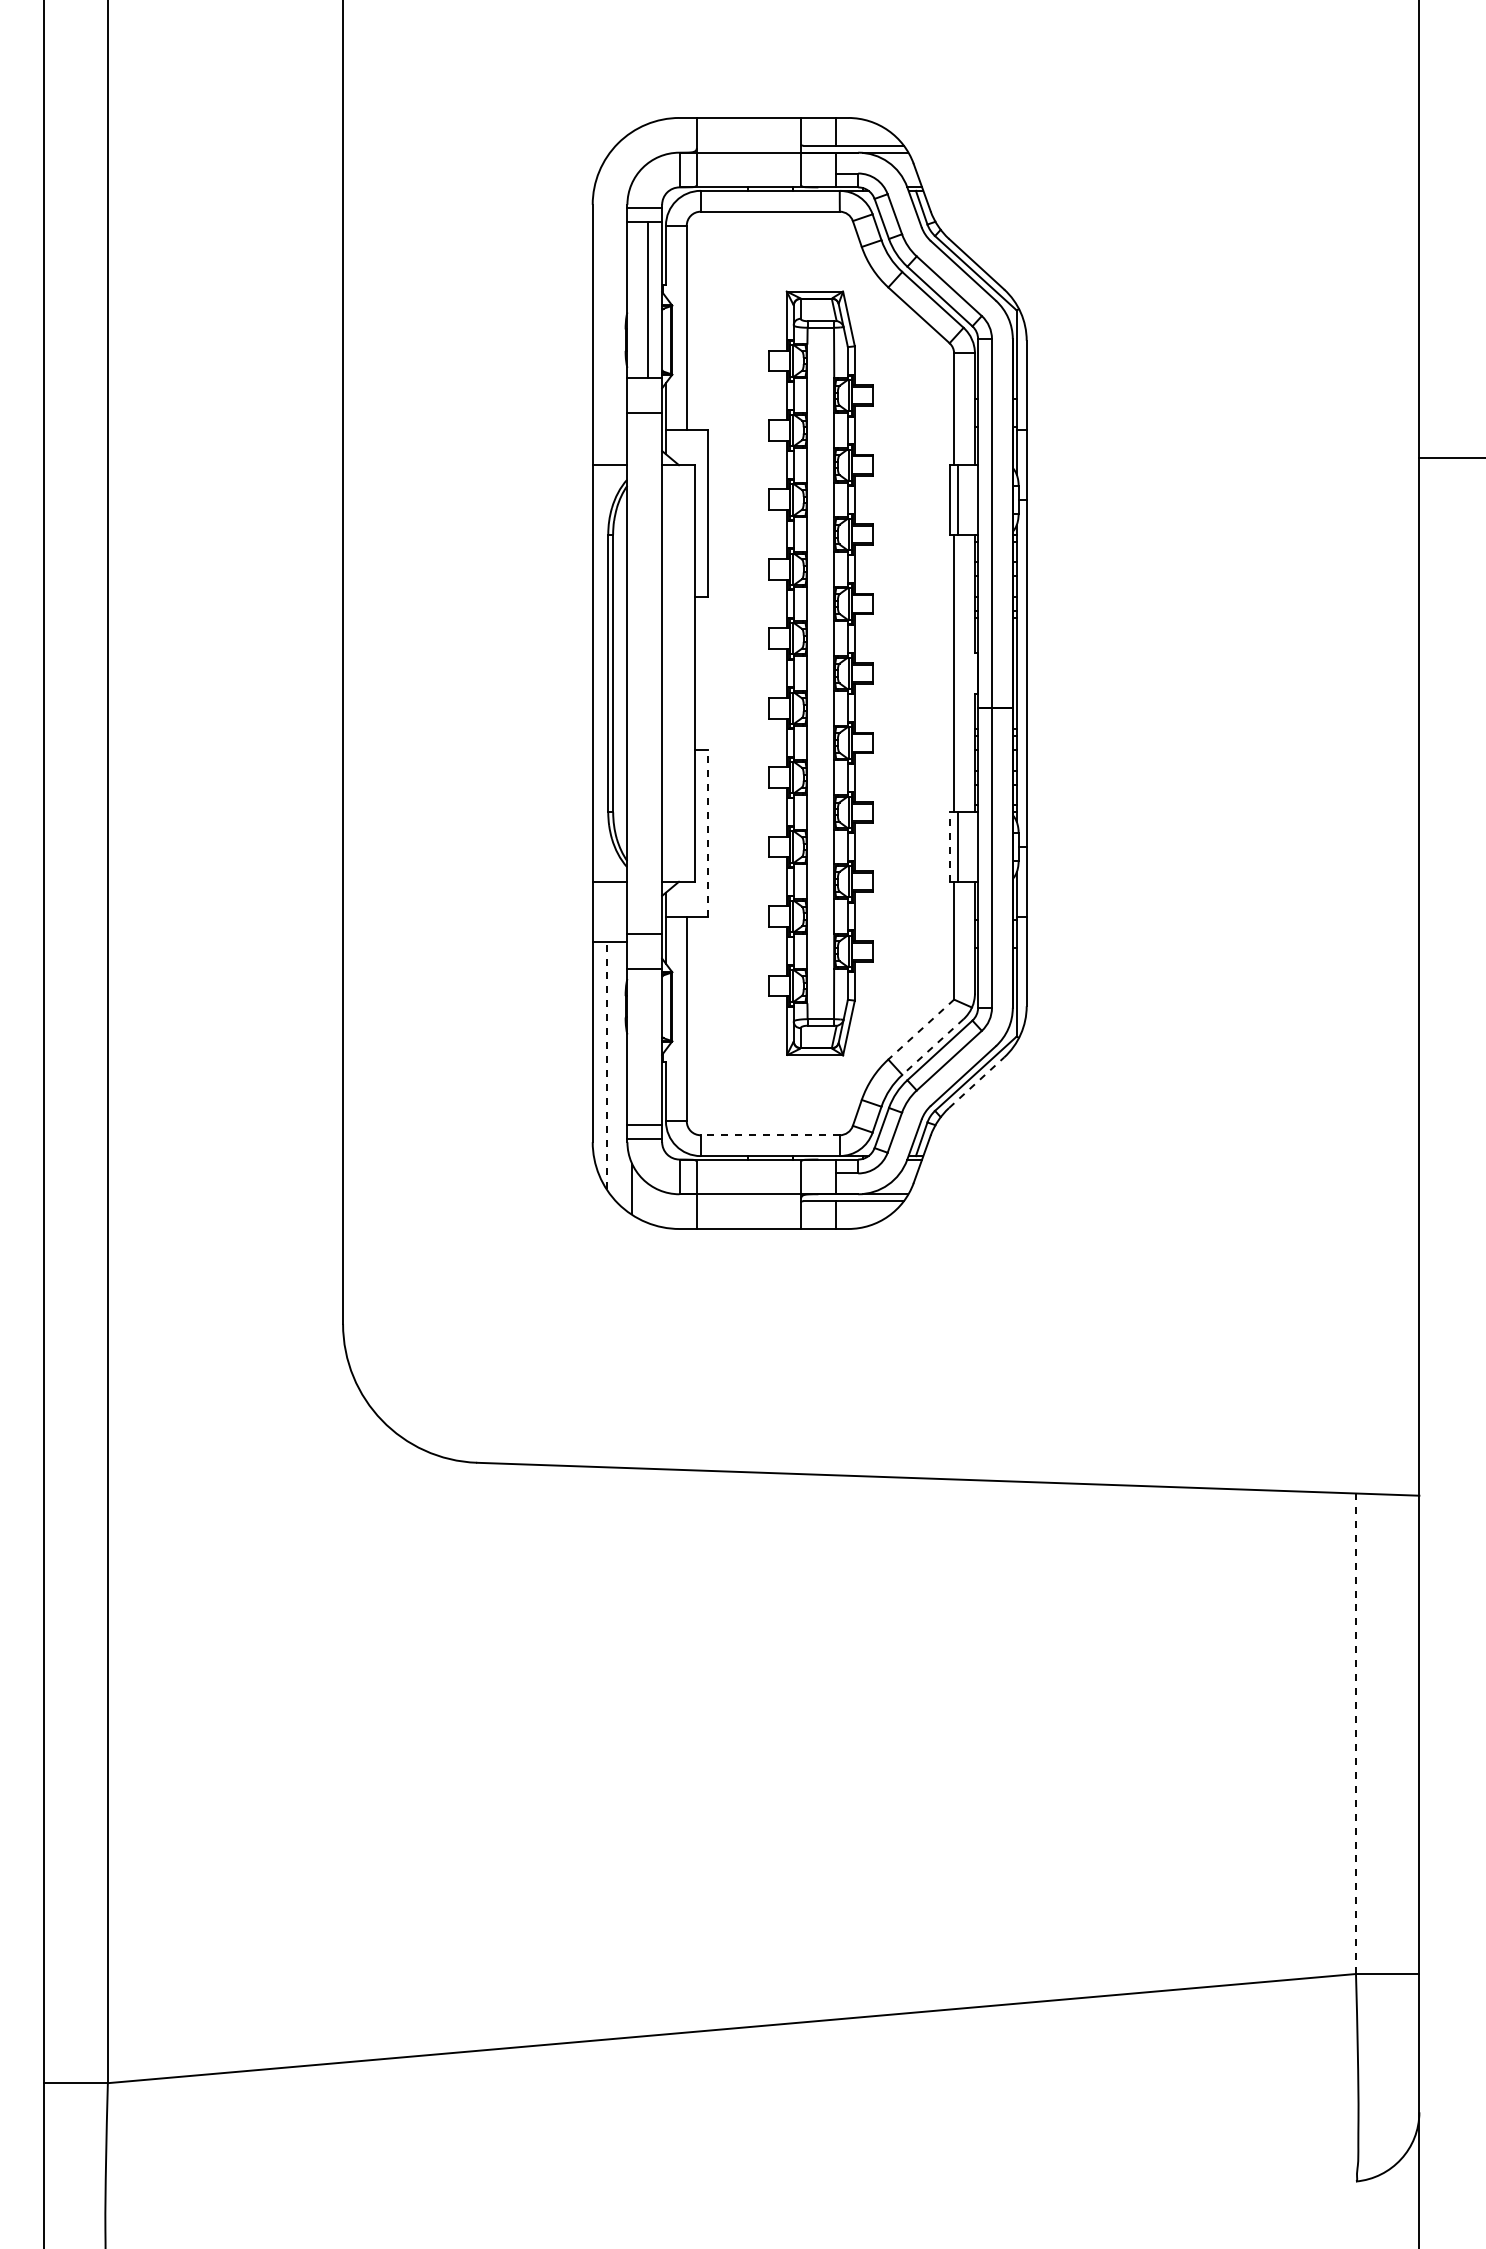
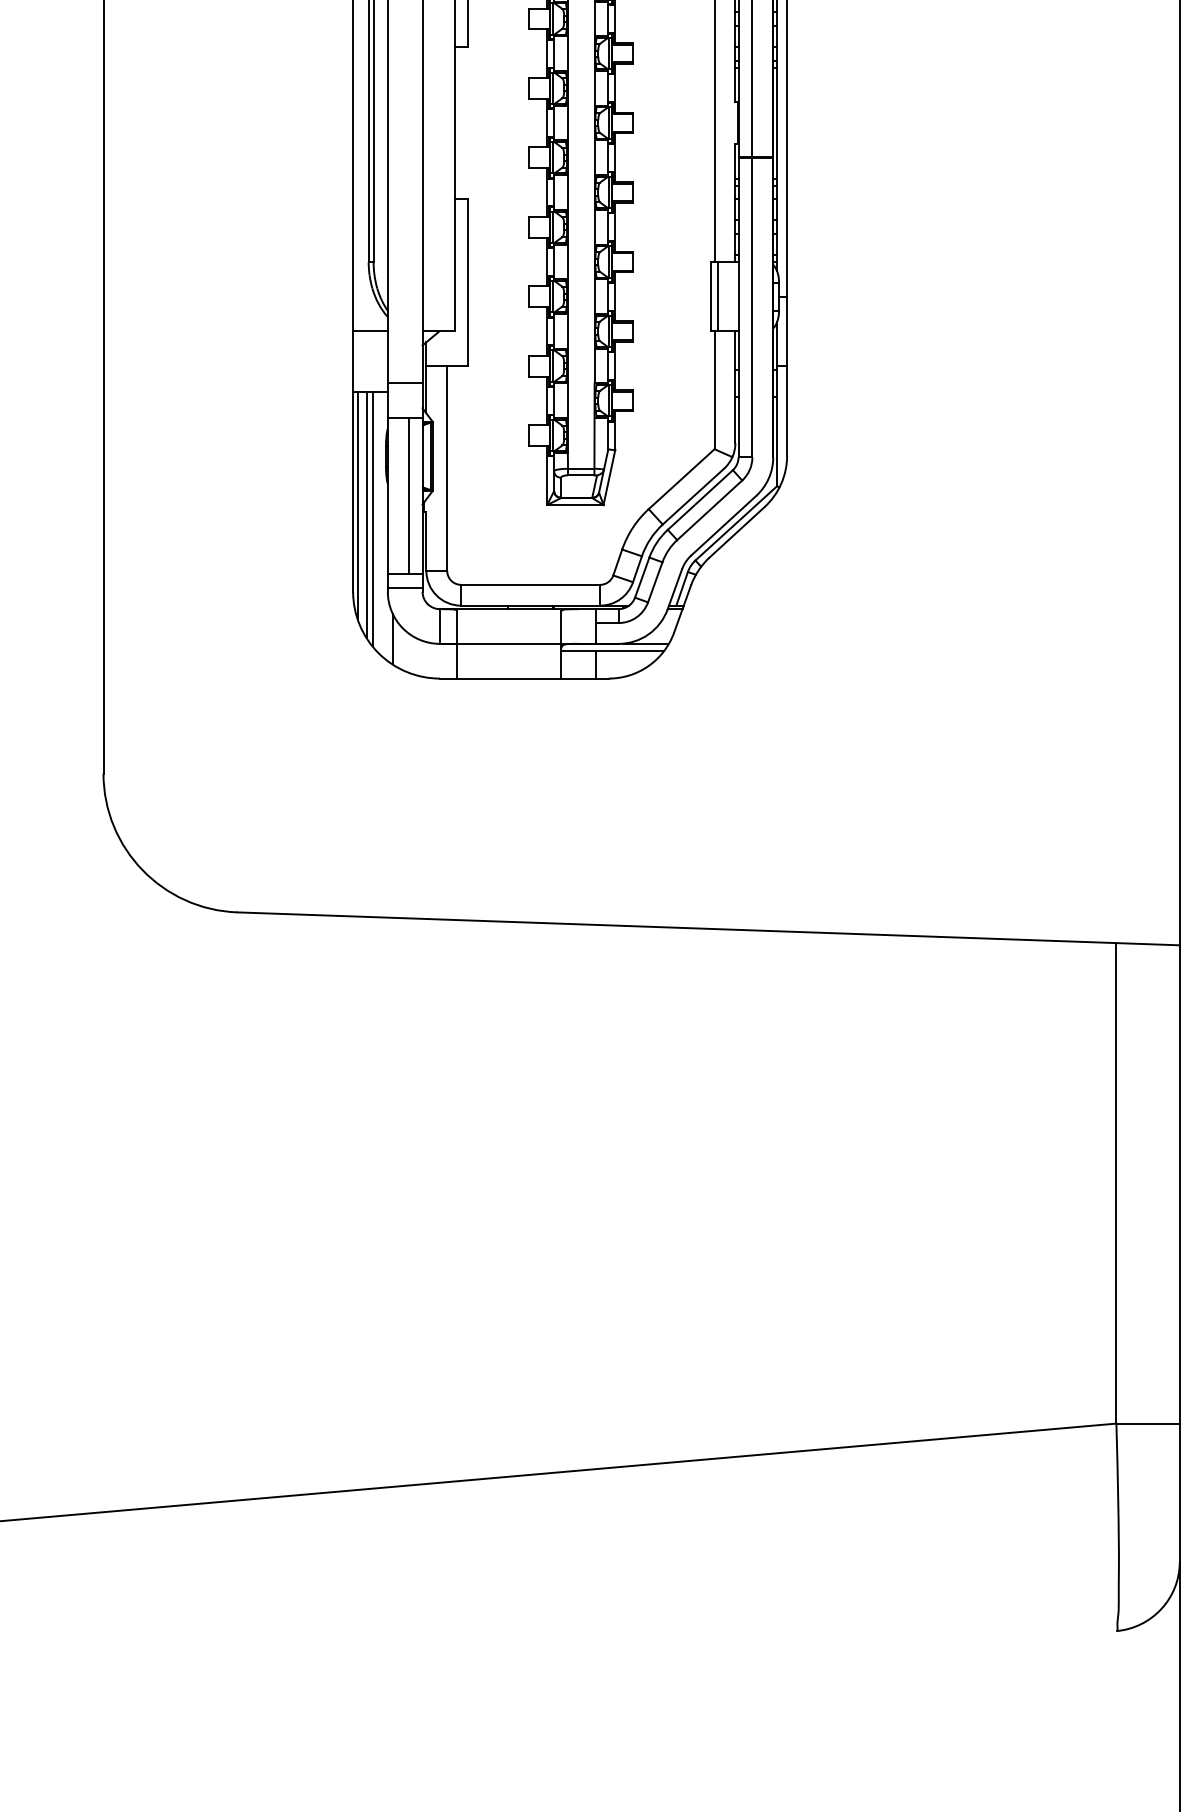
line: (707, 832) -> (467, 282), dashed -> solid
line: (950, 847) -> (710, 297), dashed -> solid
line: (921, 1029) -> (681, 479), dashed -> solid
line: (648, 1046) -> (408, 496), added
line: (932, 1047) -> (692, 497), dashed -> solid
line: (597, 1055) -> (357, 505), added
line: (606, 1064) -> (366, 514), dashed -> solid
line: (612, 1069) -> (372, 519), added
line: (977, 1082) -> (737, 532), dashed -> solid
line: (770, 1135) -> (530, 585), dashed -> solid
line: (1355, 1733) -> (1115, 1183), dashed -> solid

